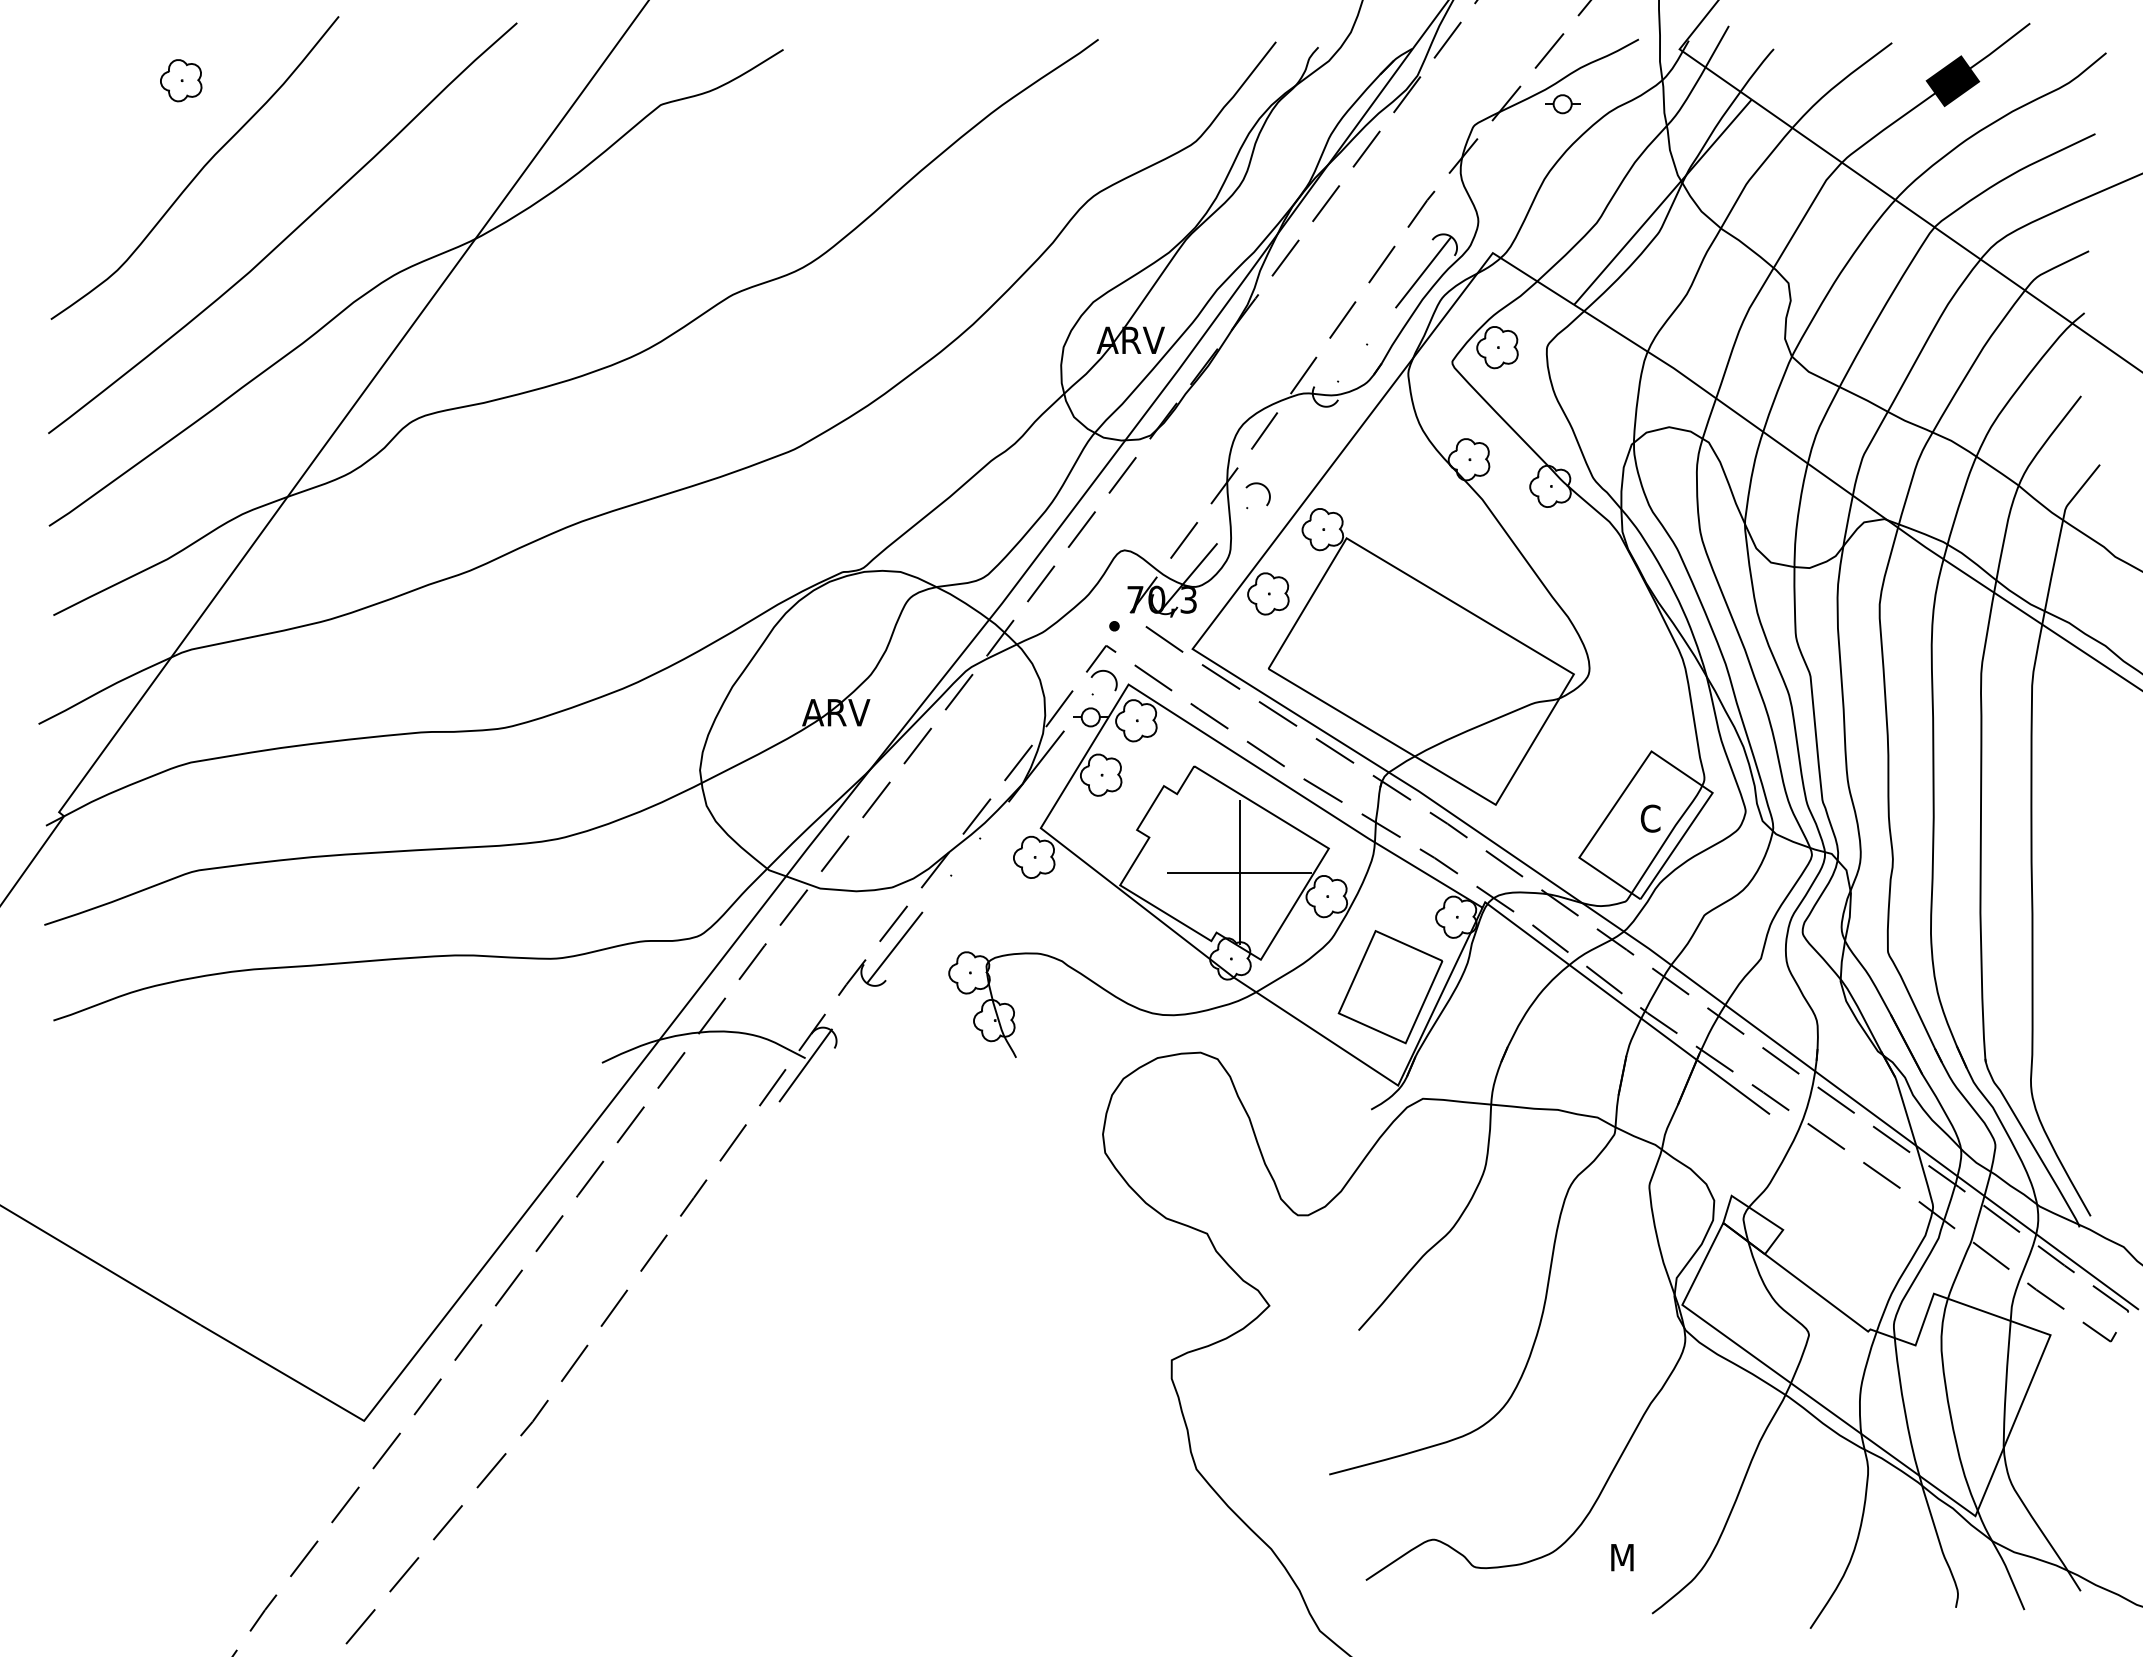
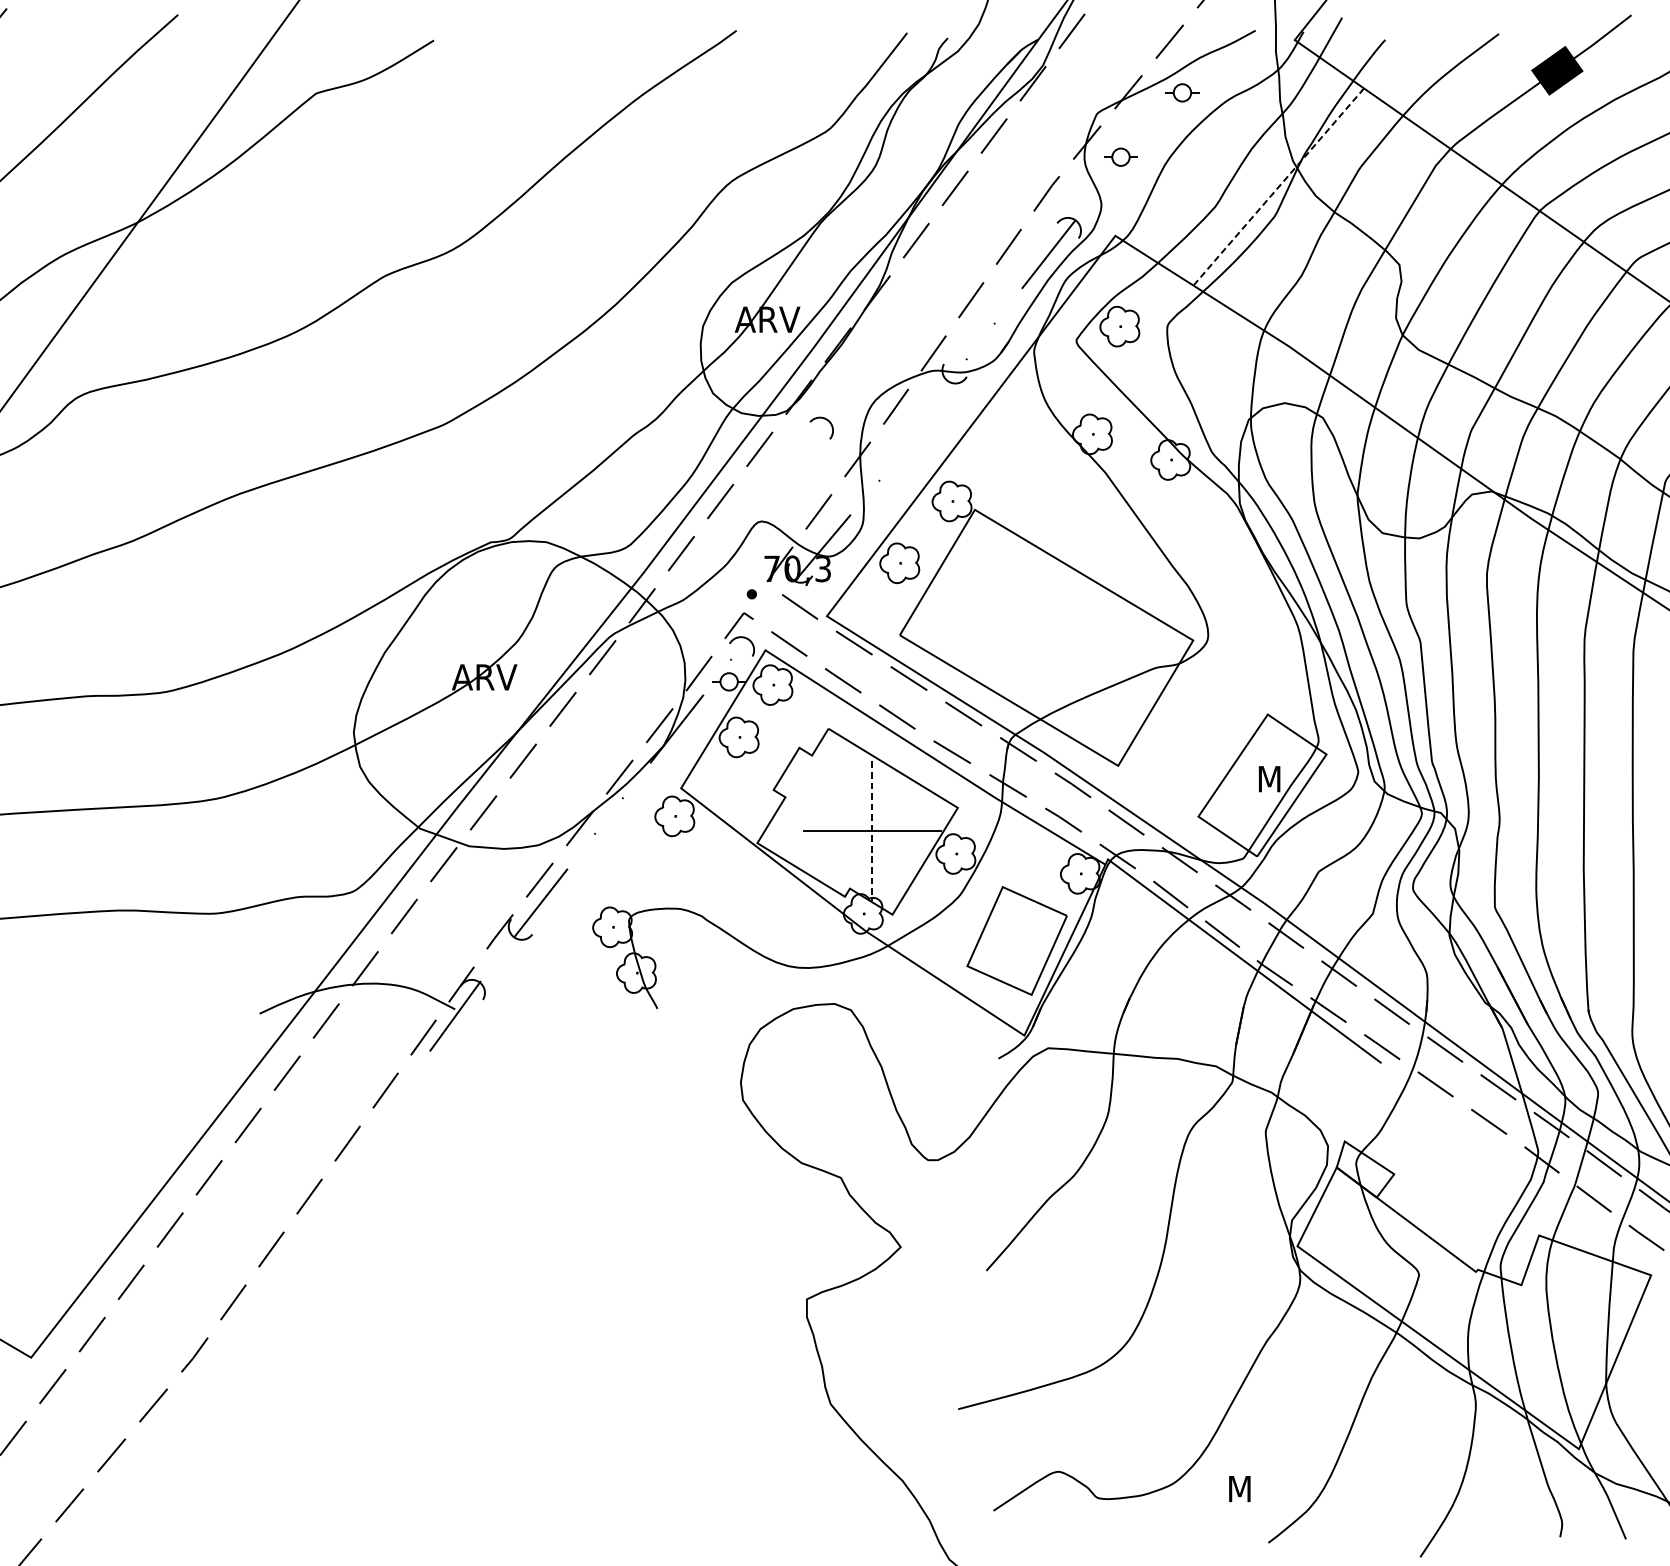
part: (1498, 171) -> (1120, 157), added
line: (1662, 202) -> (1278, 187), solid -> dashed
curve: (1261, 485) -> (824, 419), moved
text: (1652, 818) -> (1268, 779), C -> M
line: (1239, 873) -> (872, 831), solid -> dashed

